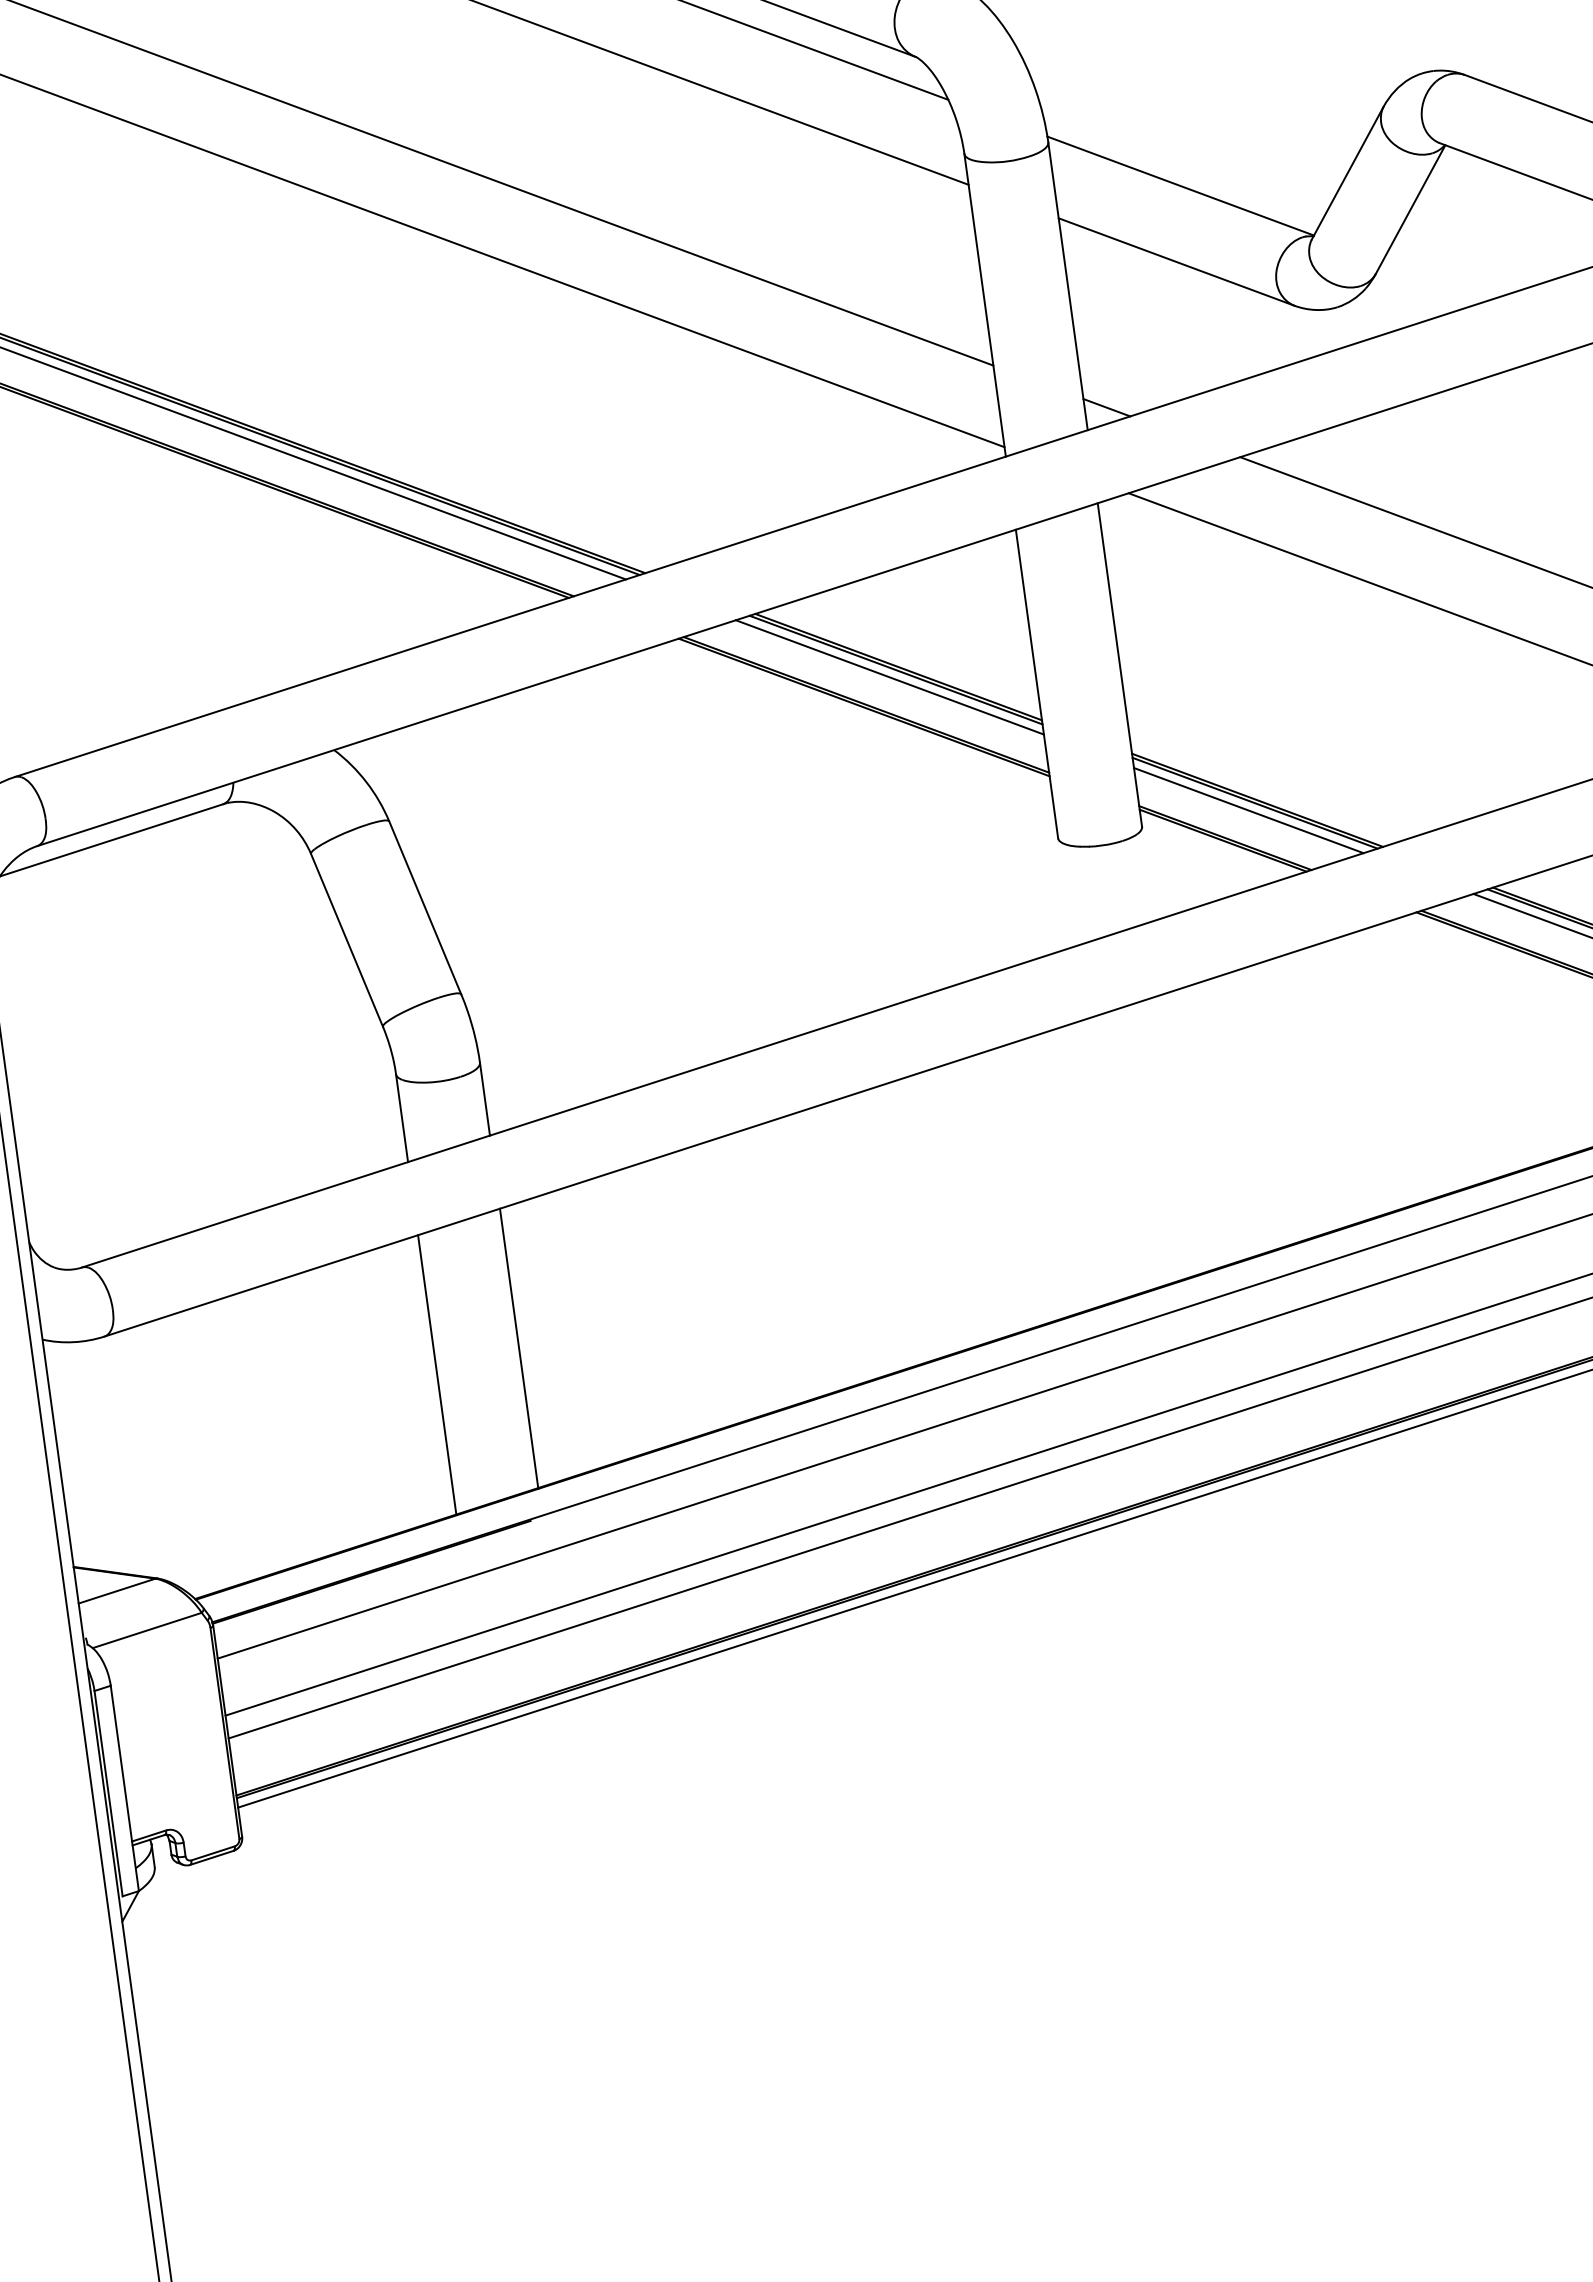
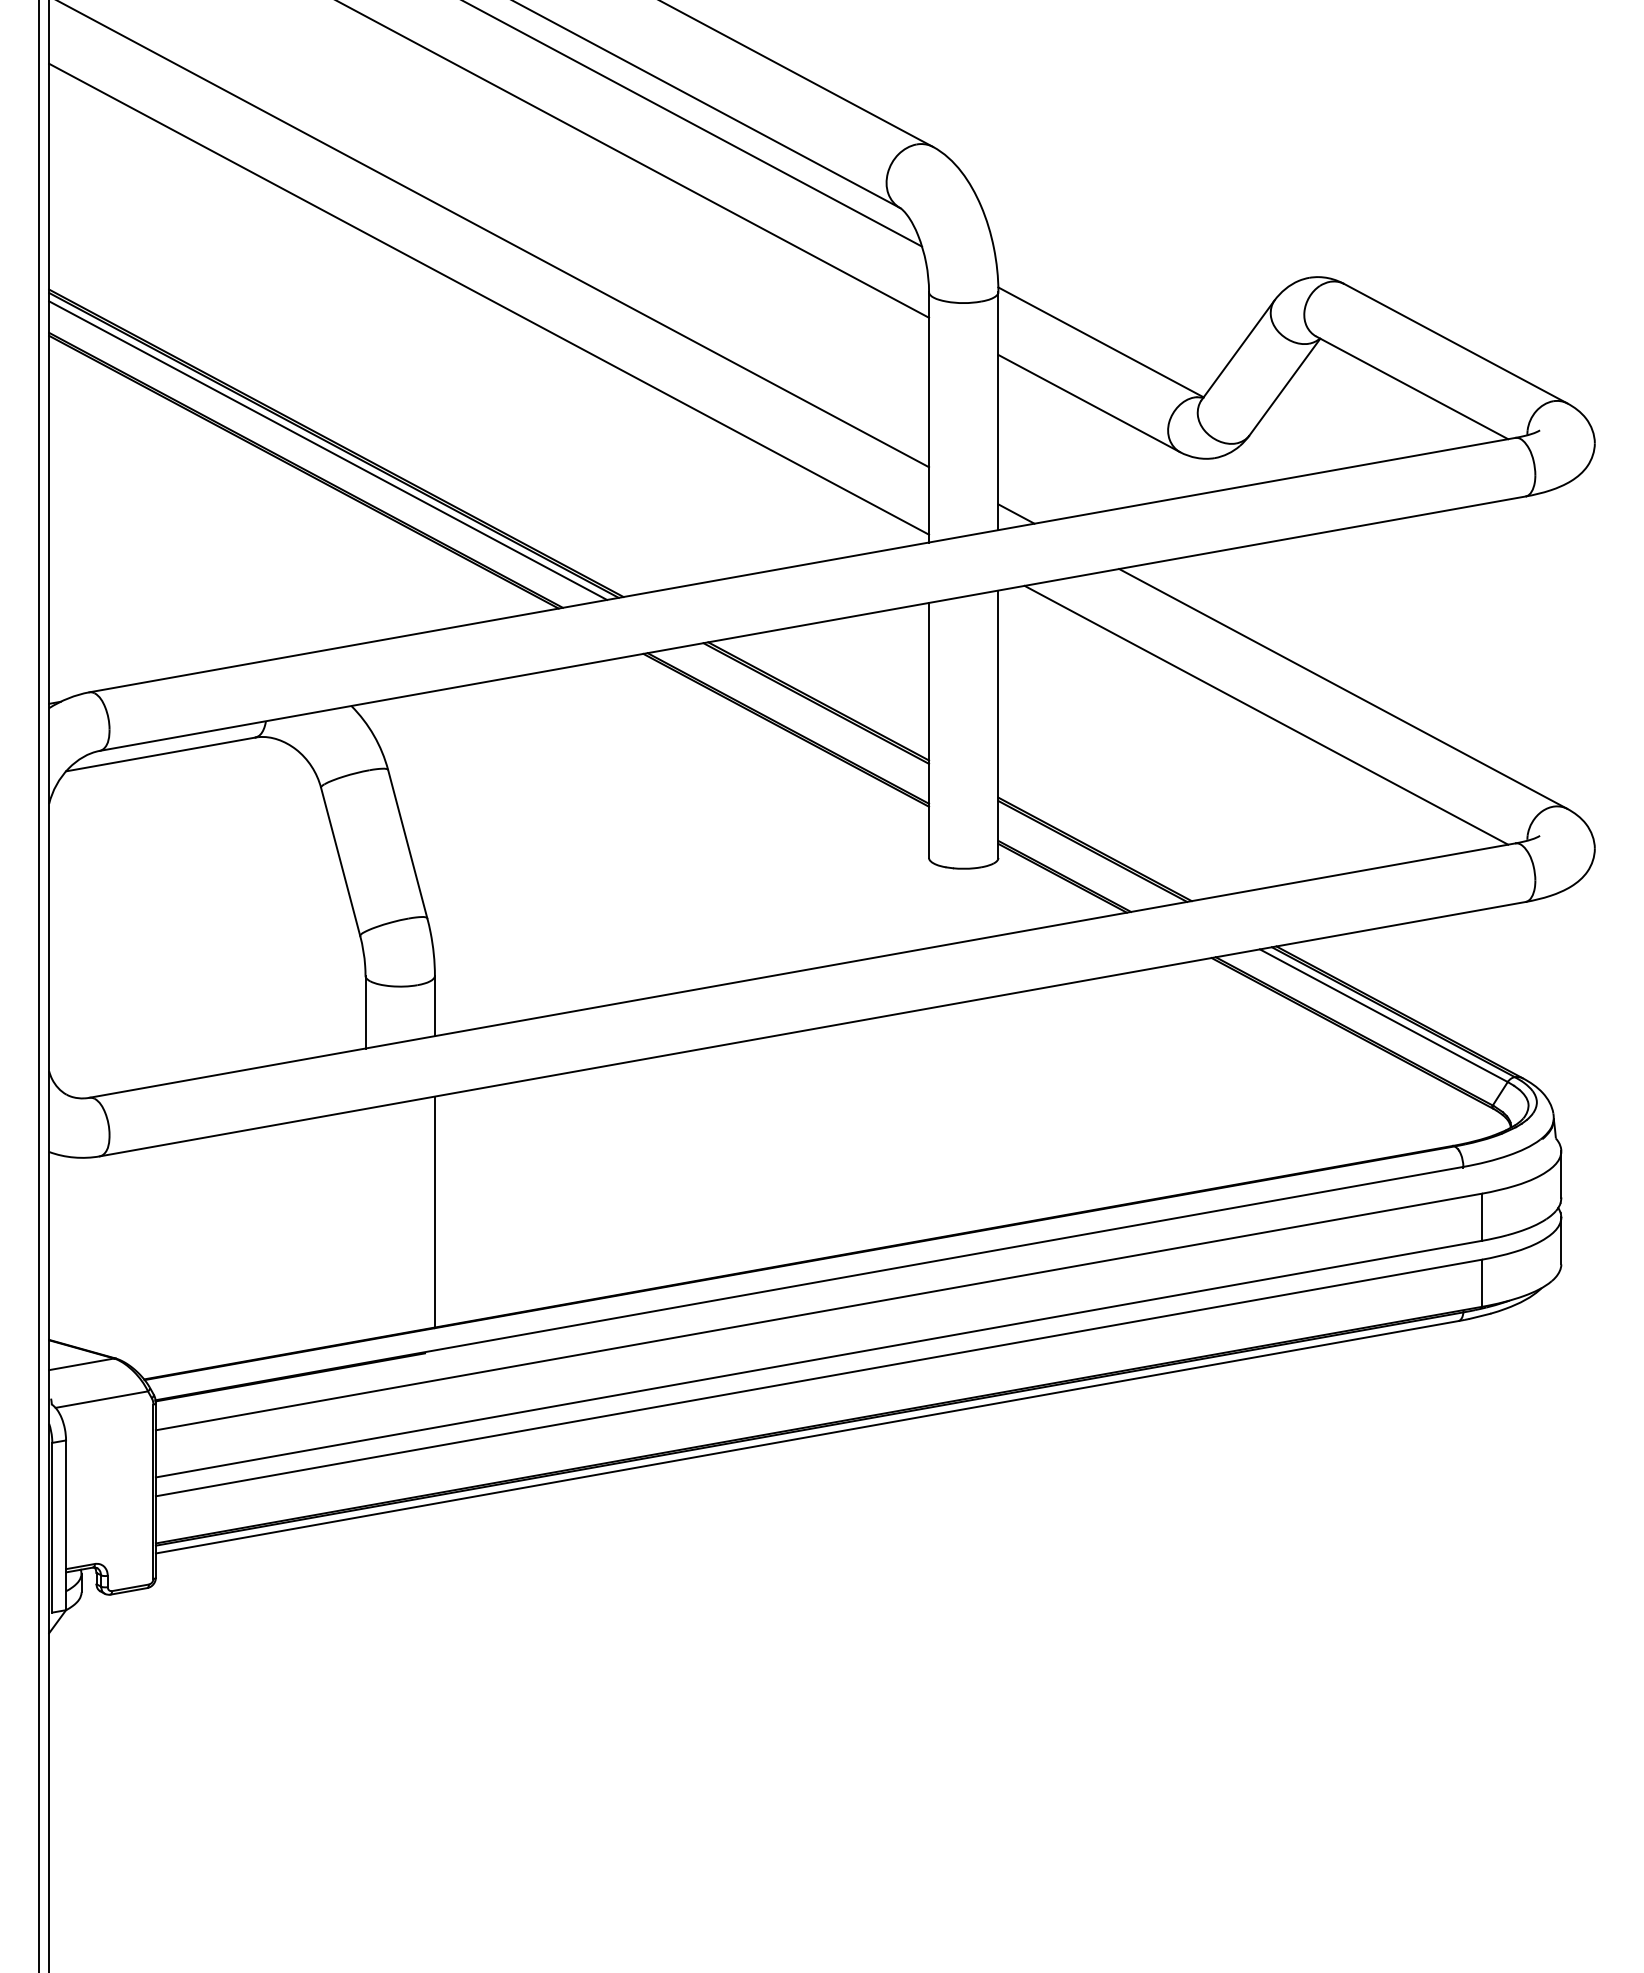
line: (889, 677) -> (810, 708), removed
line: (1248, 810) -> (1086, 856), removed
line: (437, 1373) -> (365, 1223), removed

